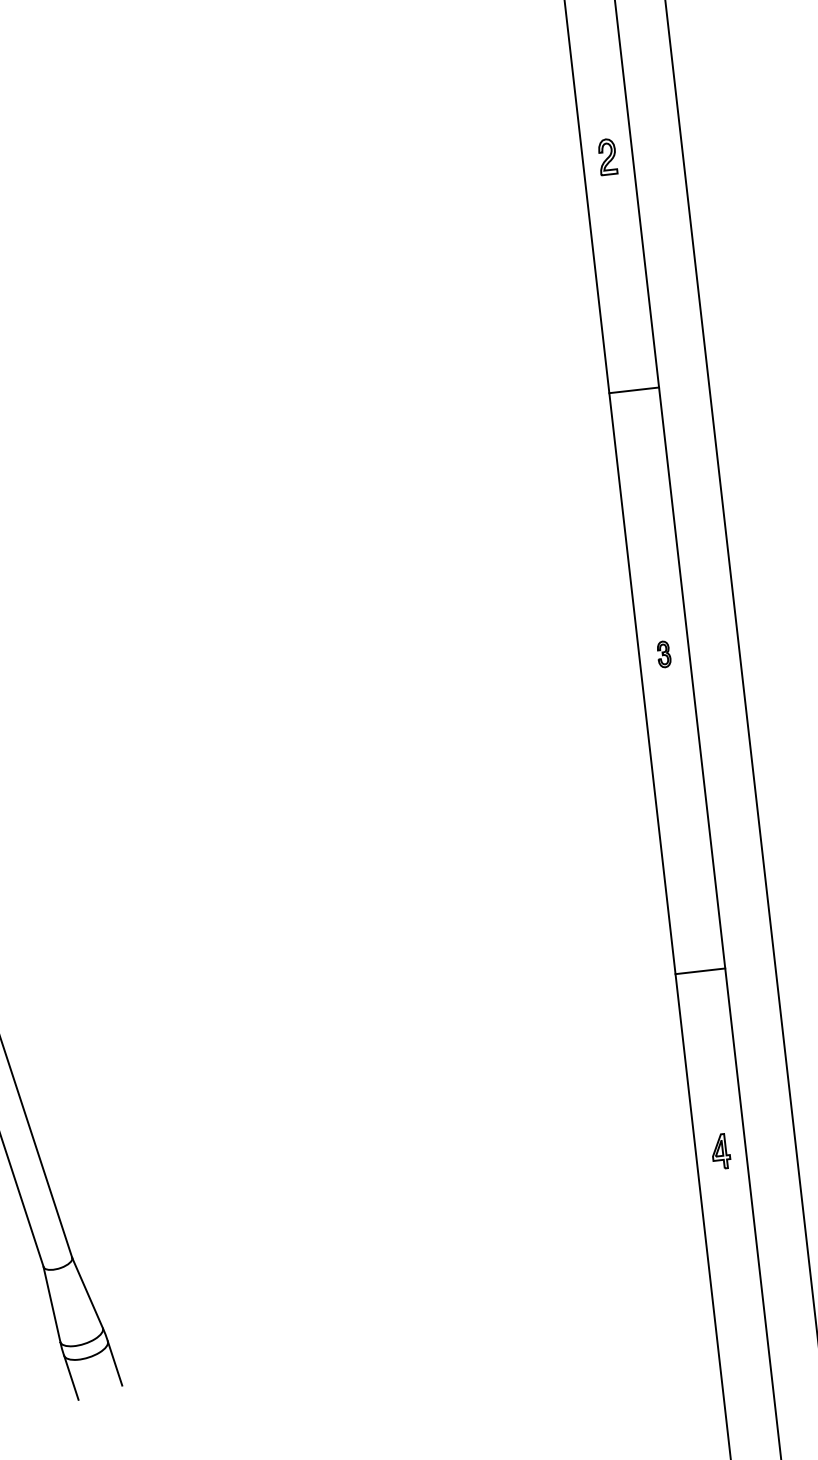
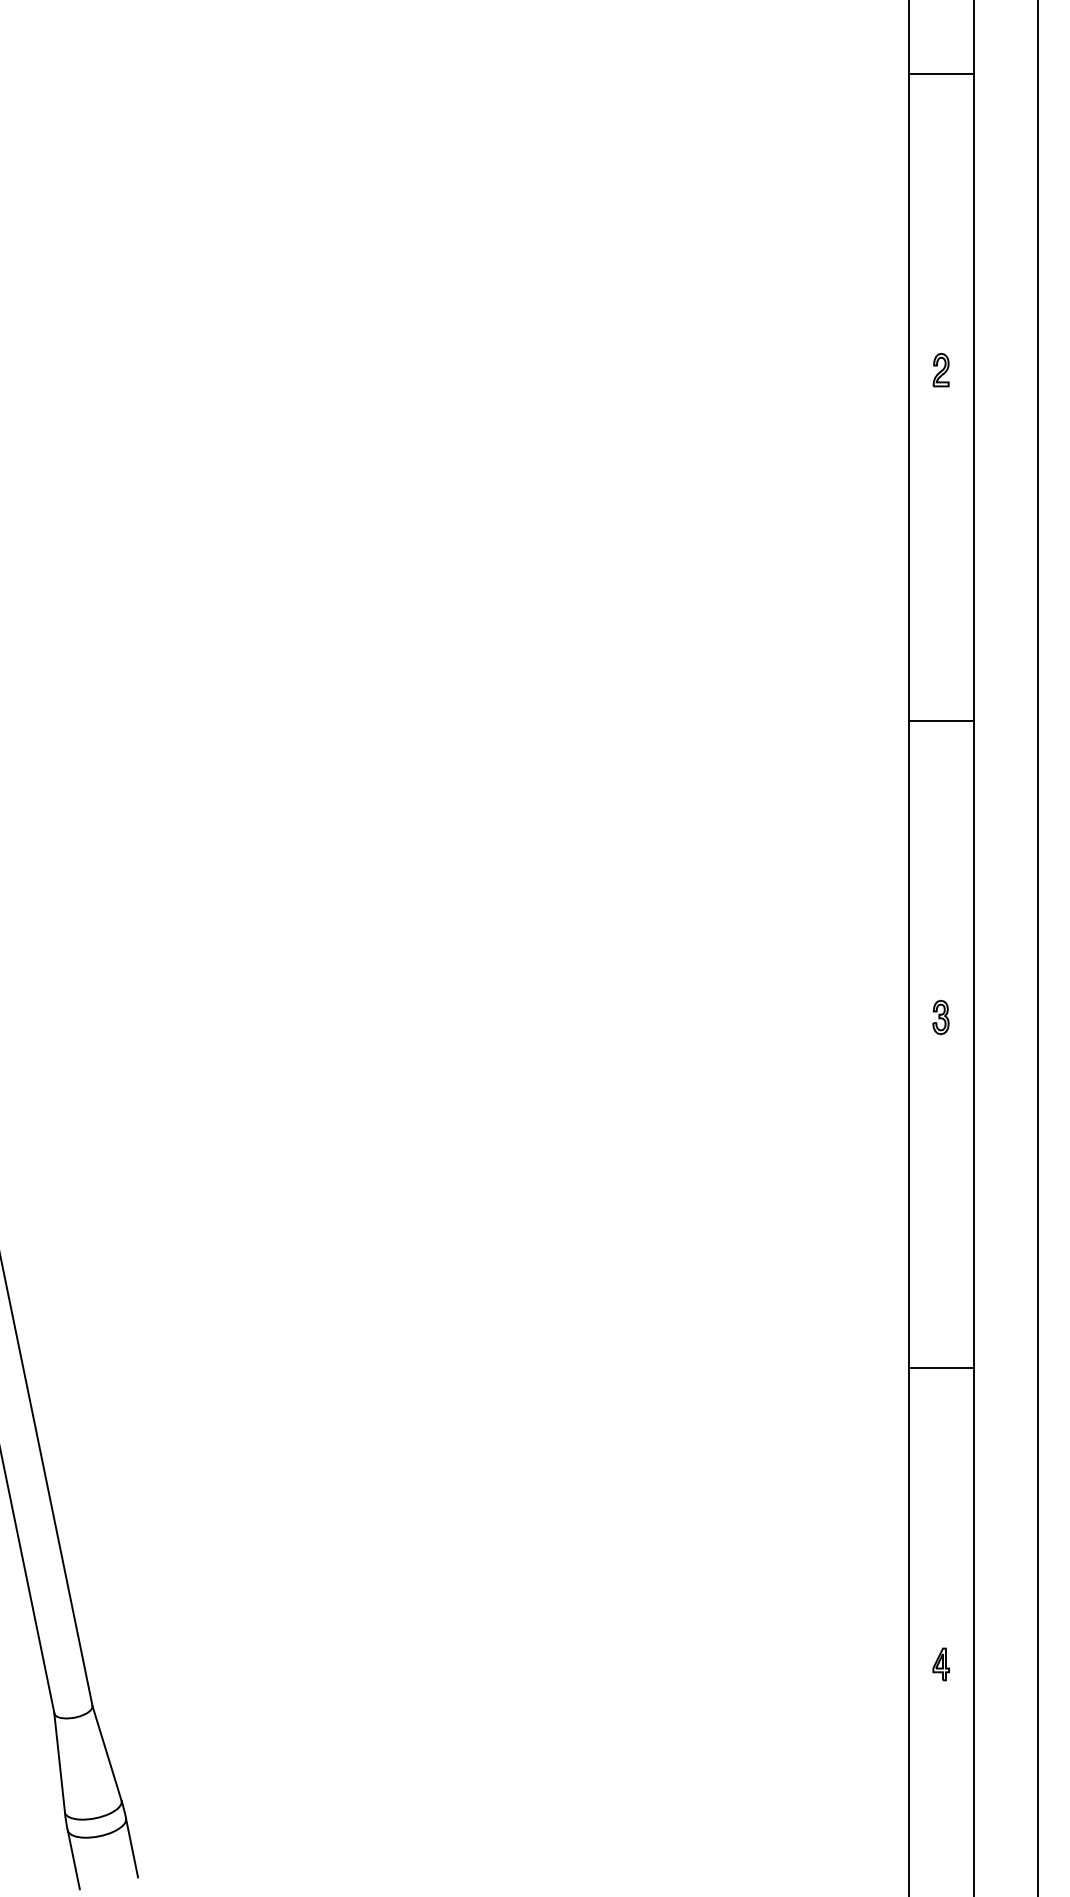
part: (606, 156) -> (940, 369), size x0.71
line: (633, 390) -> (940, 720), moved
line: (699, 971) -> (940, 1367), moved
part: (720, 1151) -> (940, 1664), size x0.71

